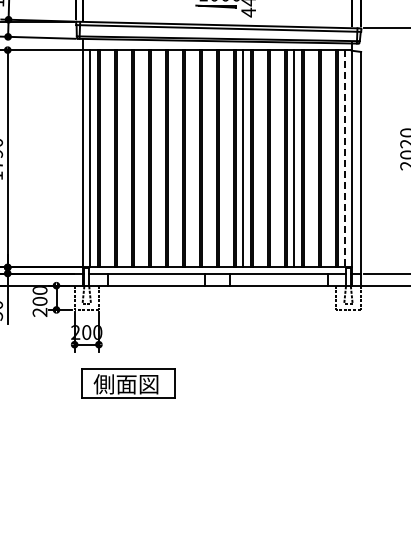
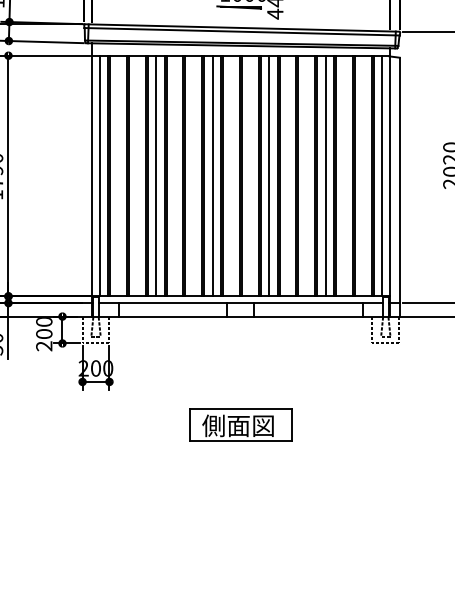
line: (141, 158) -> (156, 175), added
line: (192, 158) -> (213, 175), added
line: (345, 158) -> (382, 175), dashed -> solid
part: (128, 383) -> (240, 424), moved

